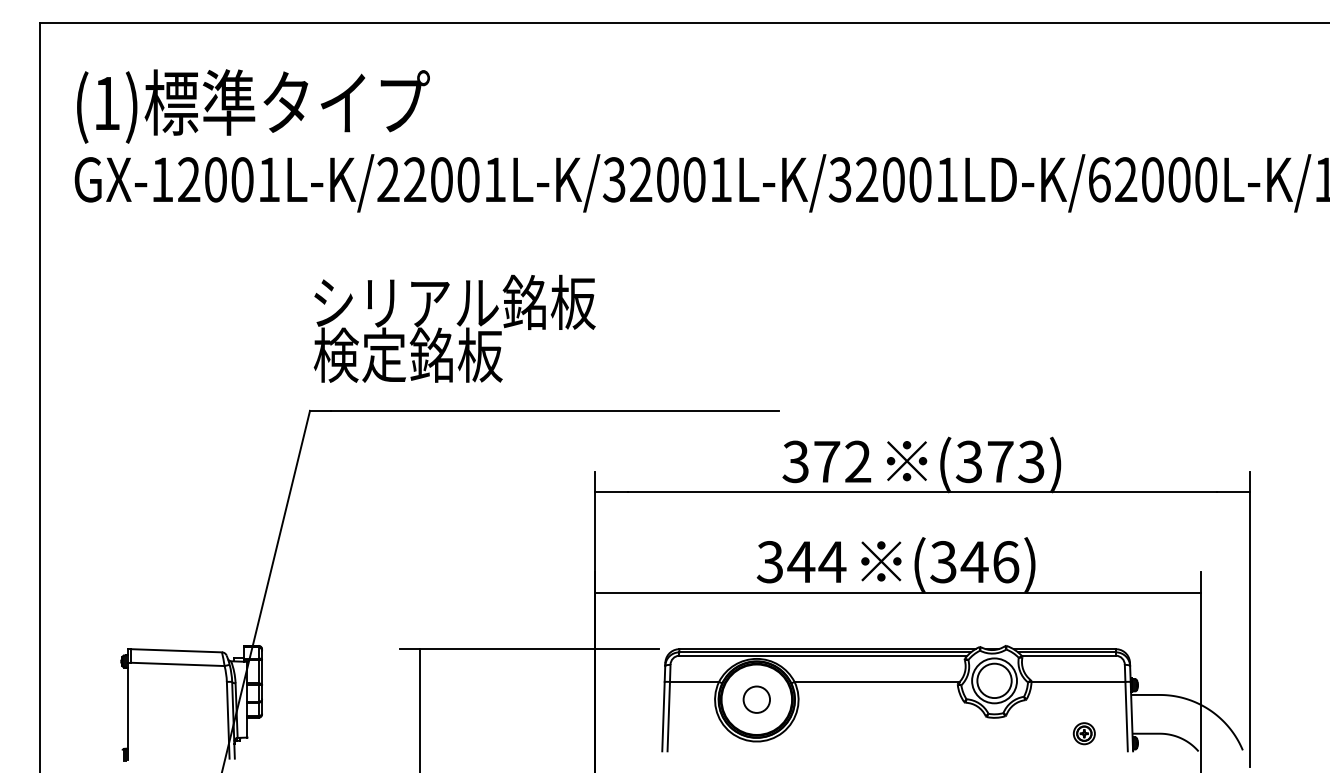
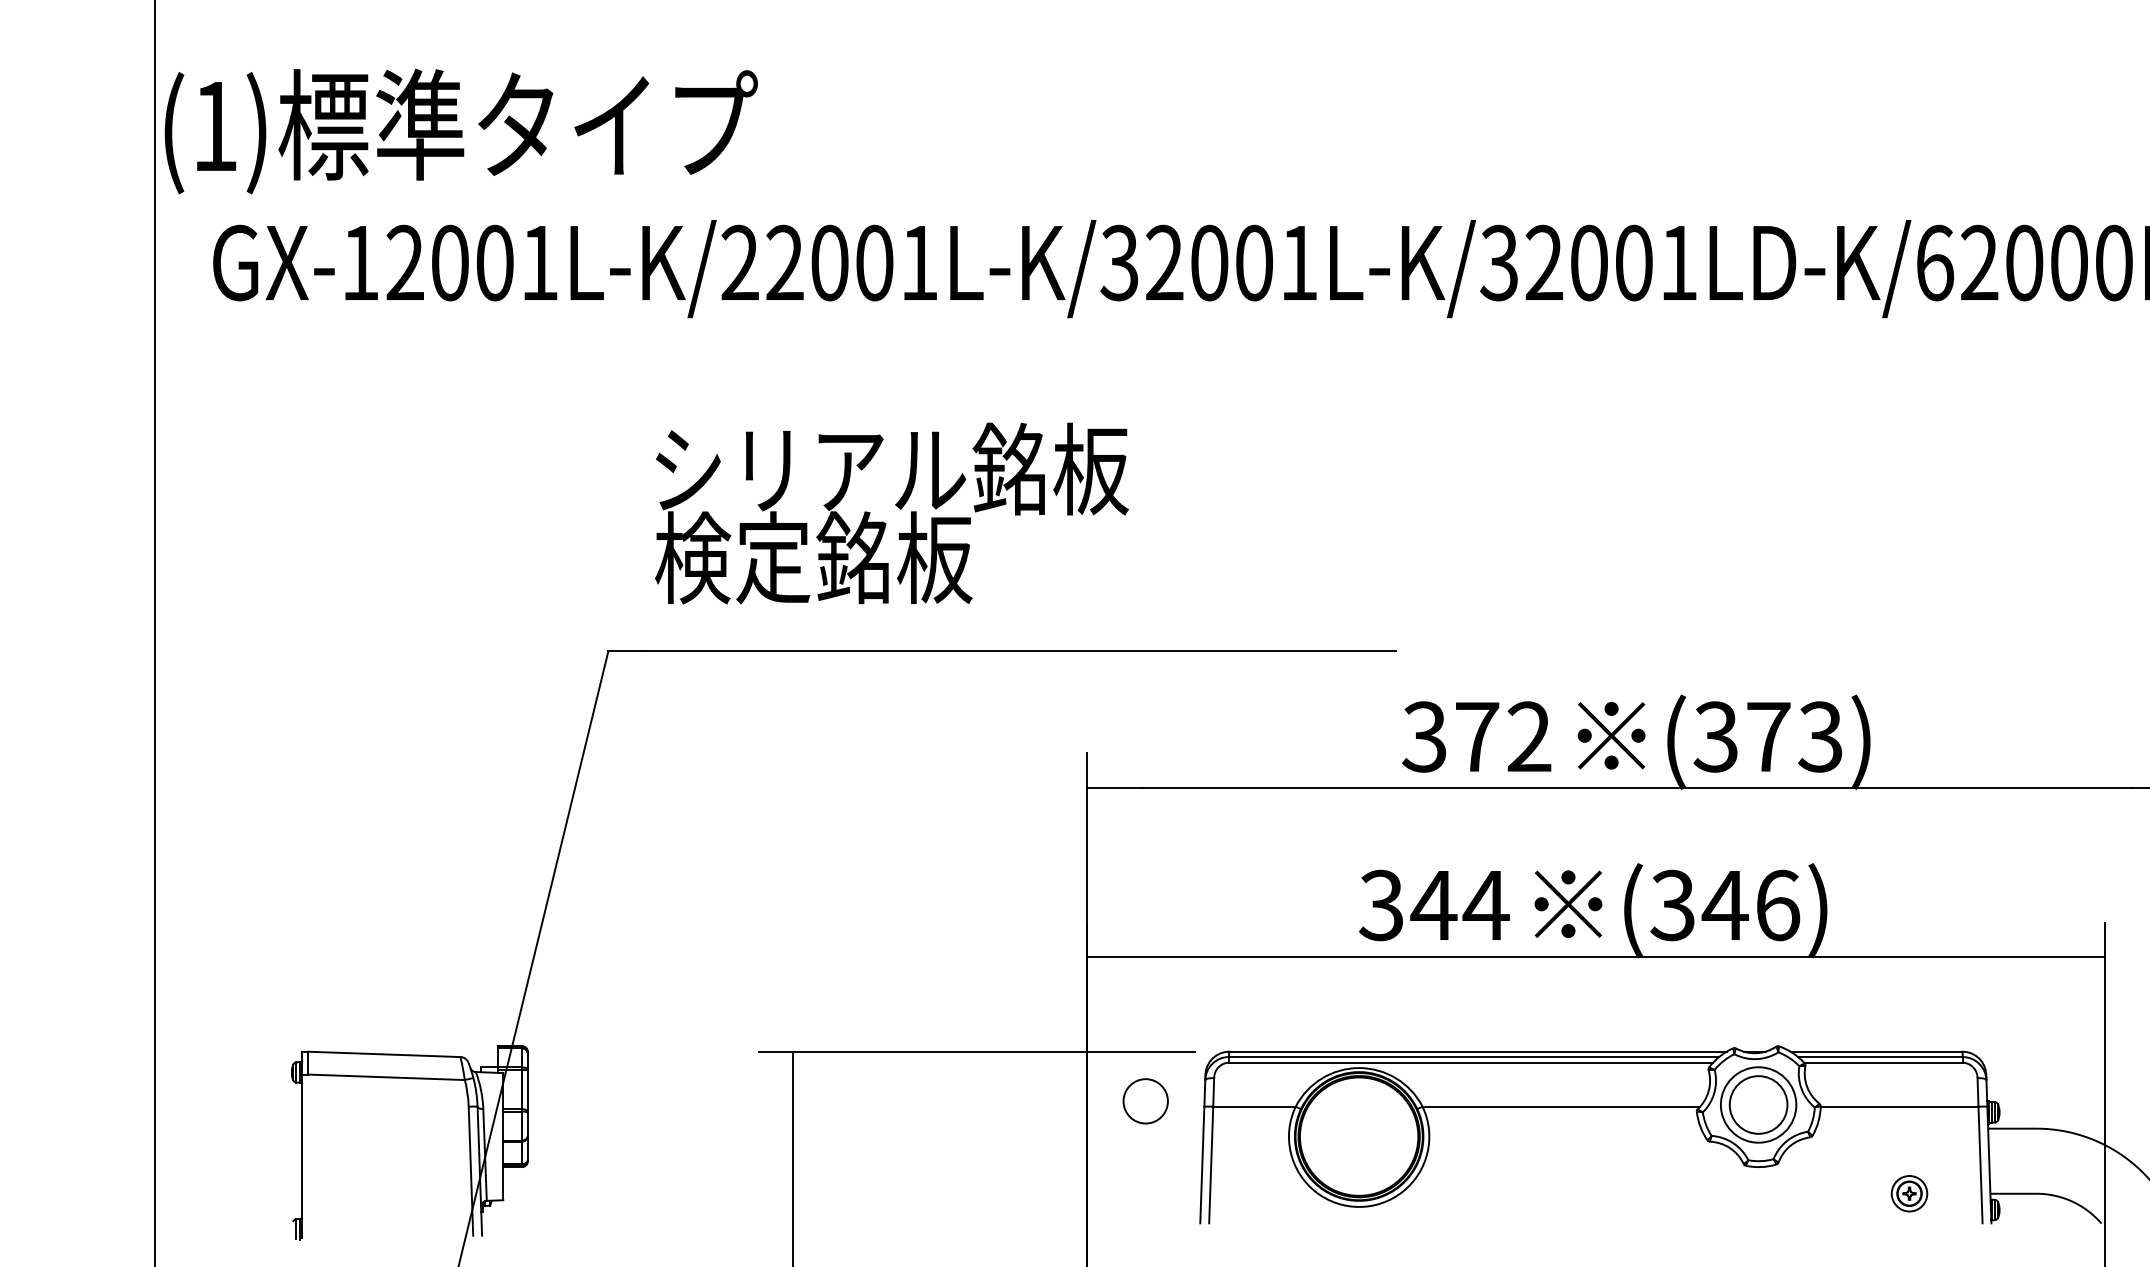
text: (253, 106) -> (461, 131), moved
text: (454, 328) -> (891, 512), moved
circle: (756, 699) -> (1145, 1100), moved

